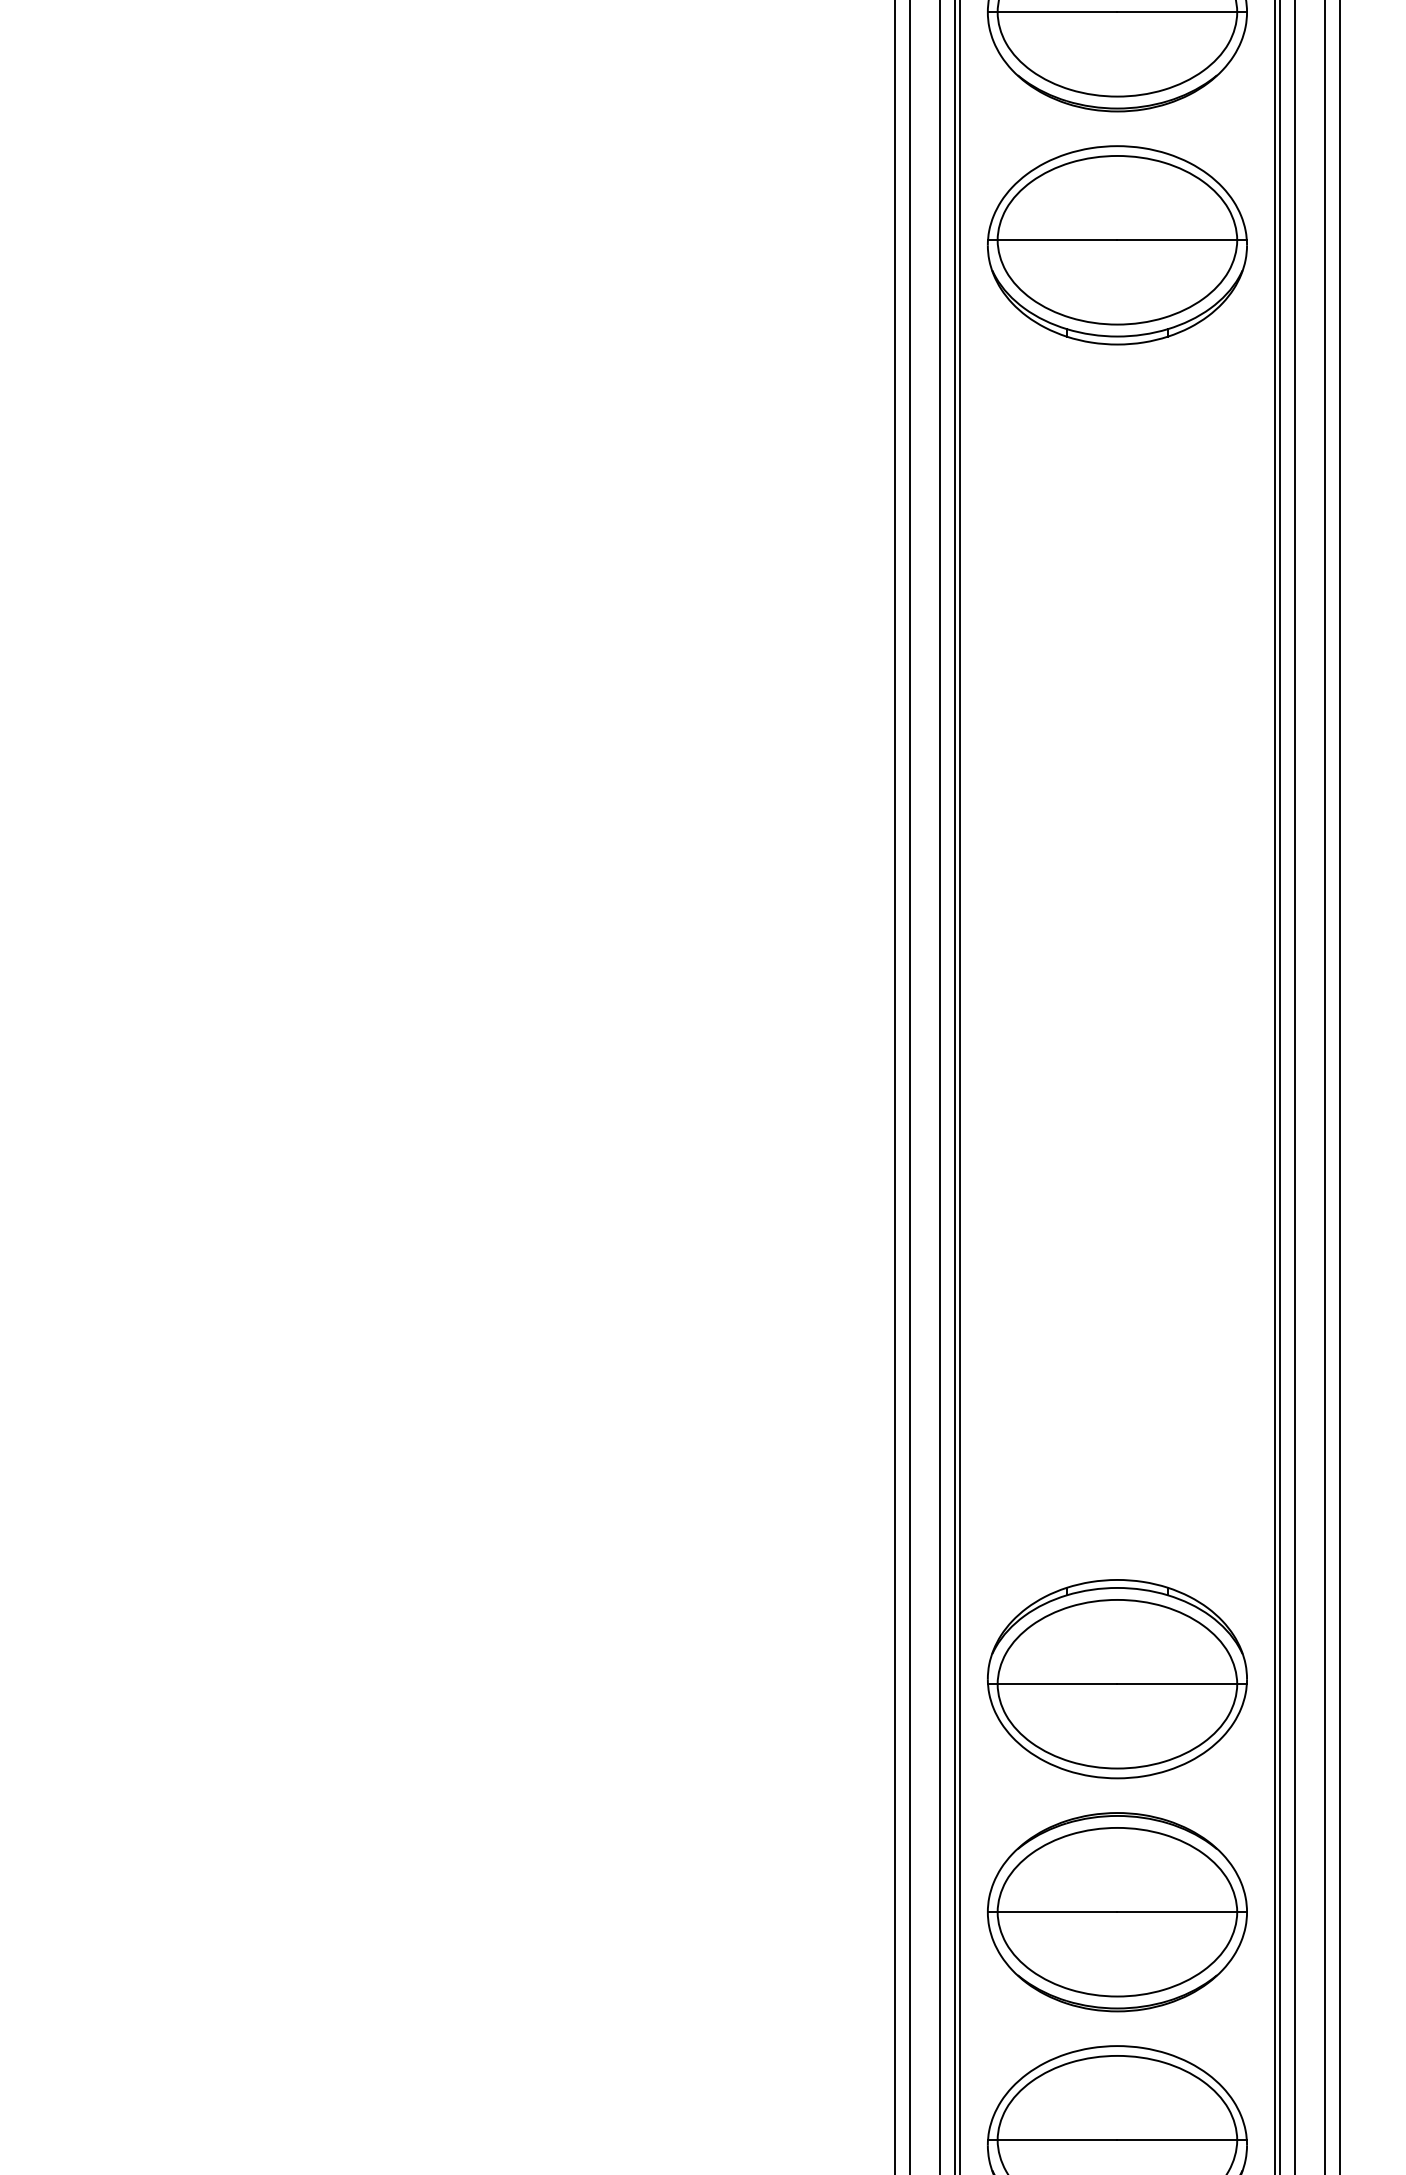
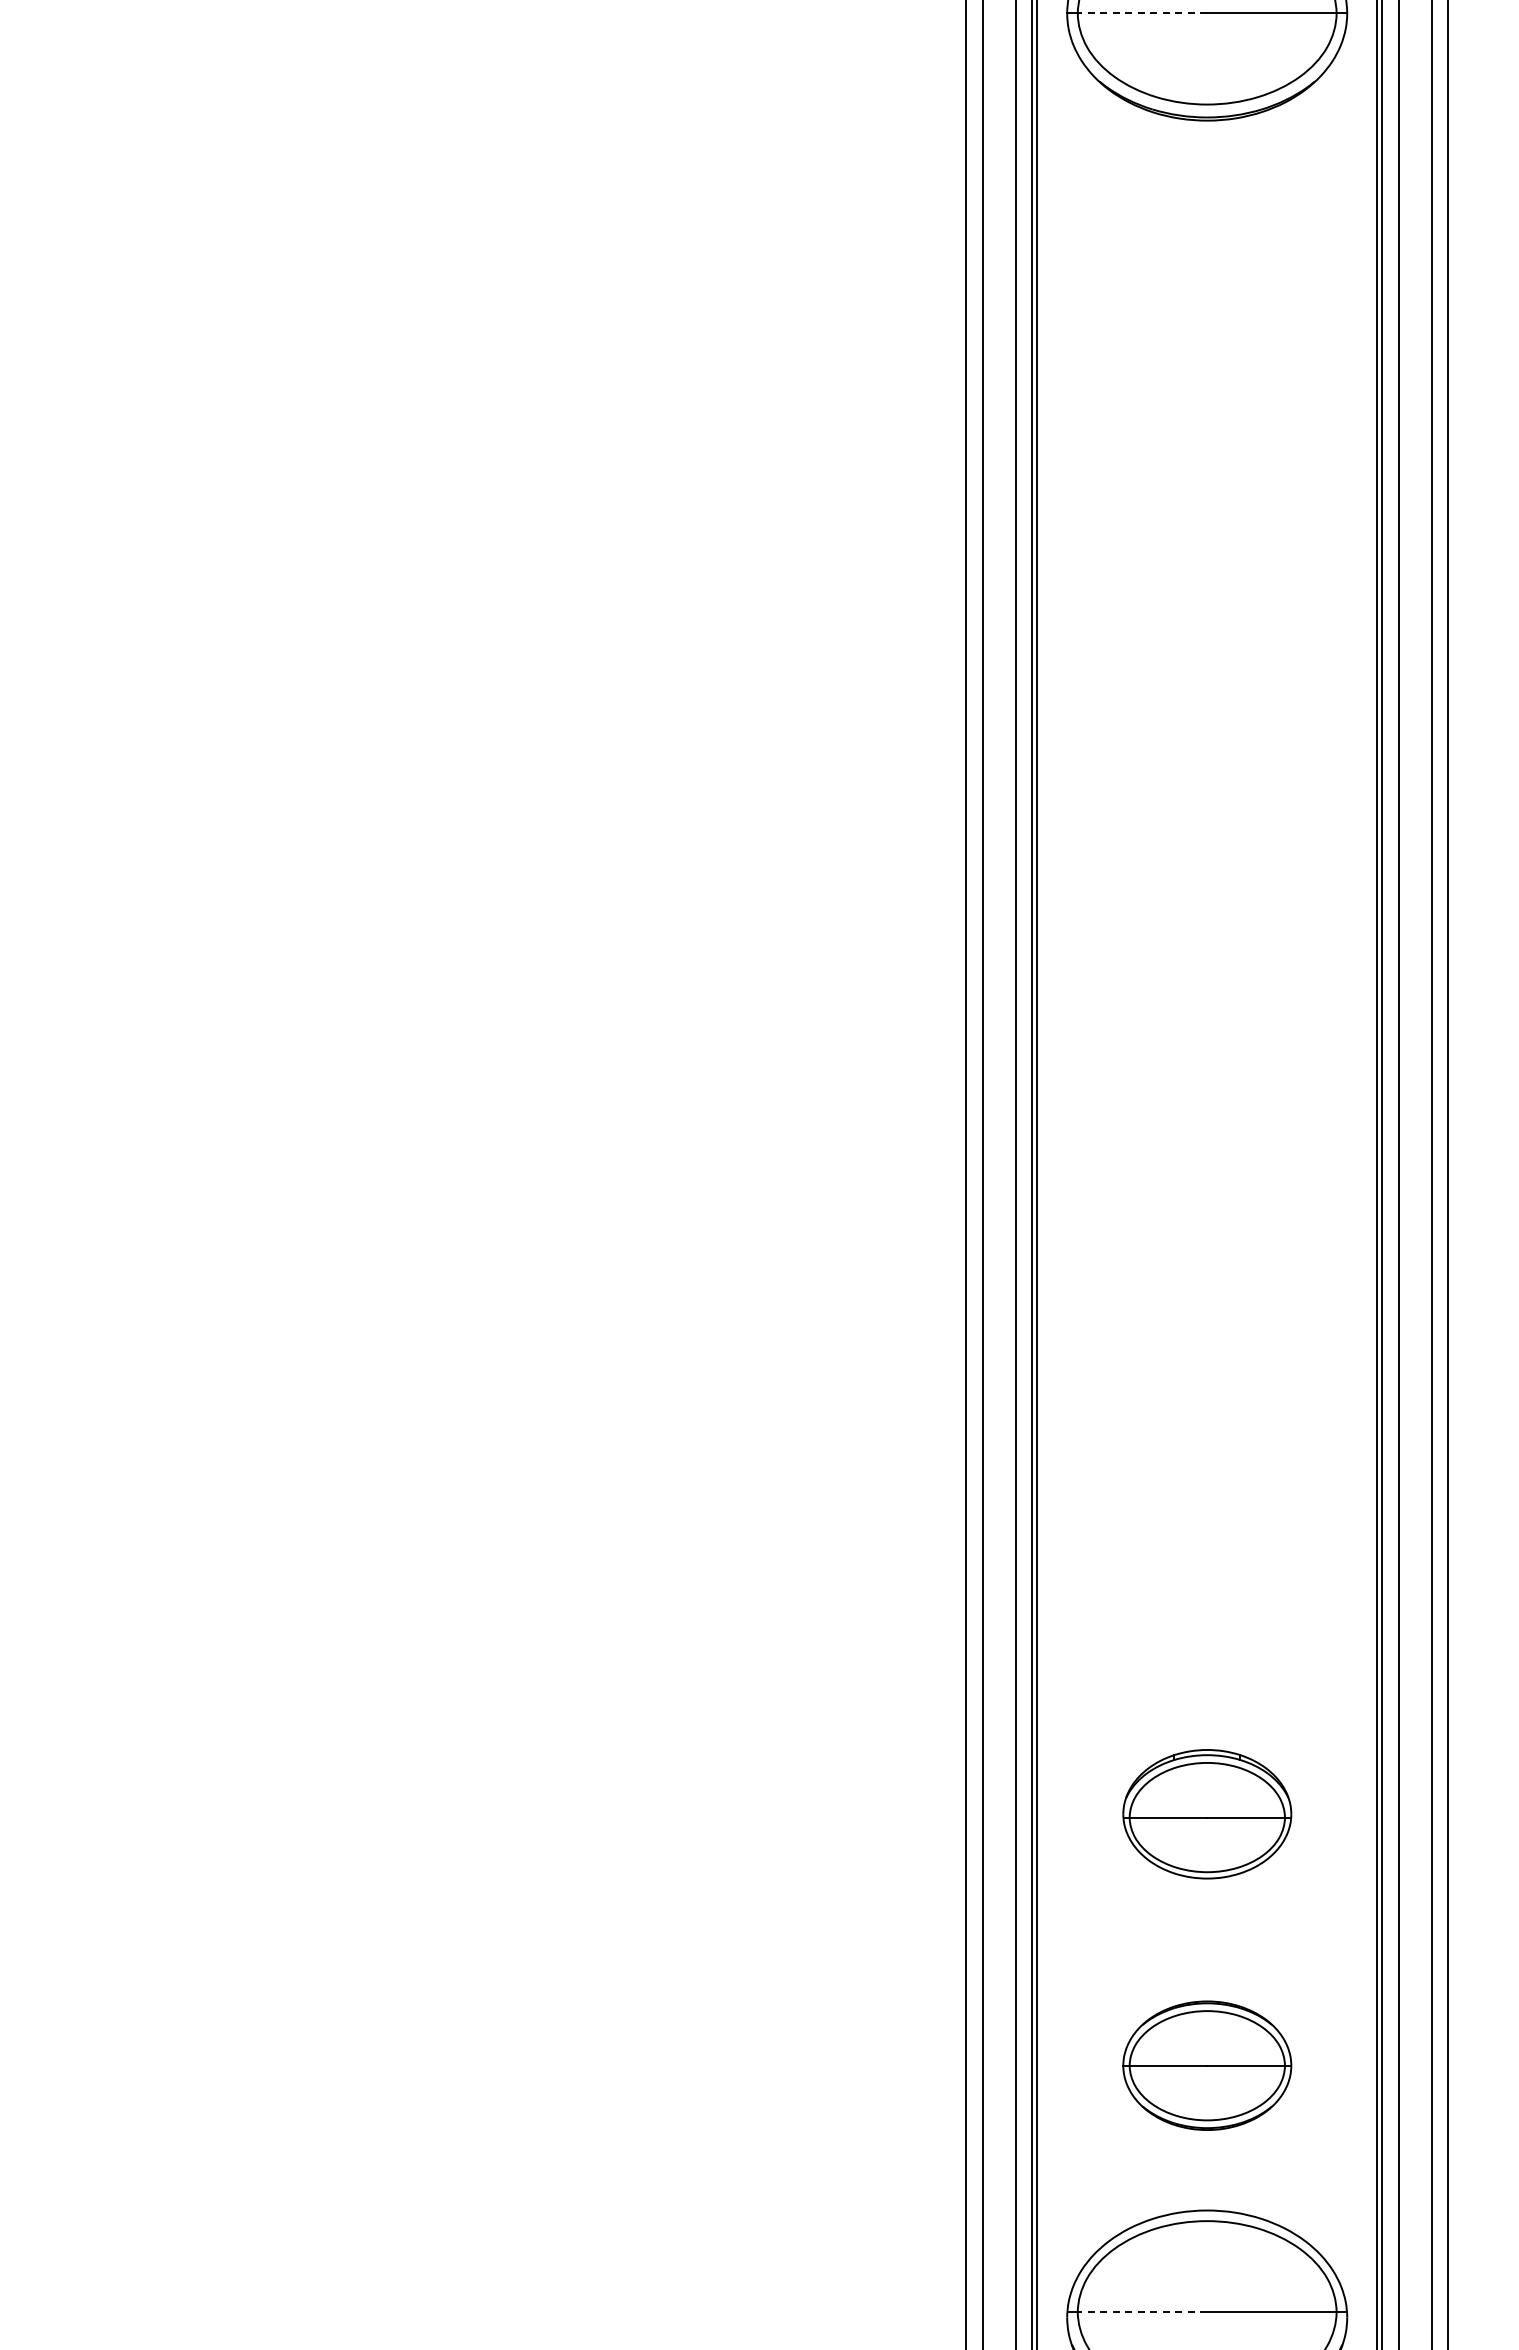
line: (1057, 12) -> (1142, 13), solid -> dashed
part: (1117, 245) -> (1207, 265), removed
part: (1117, 1679) -> (1207, 1814), size x0.6
part: (1117, 1911) -> (1207, 2065), size x0.6
line: (1057, 2140) -> (1142, 2312), solid -> dashed

